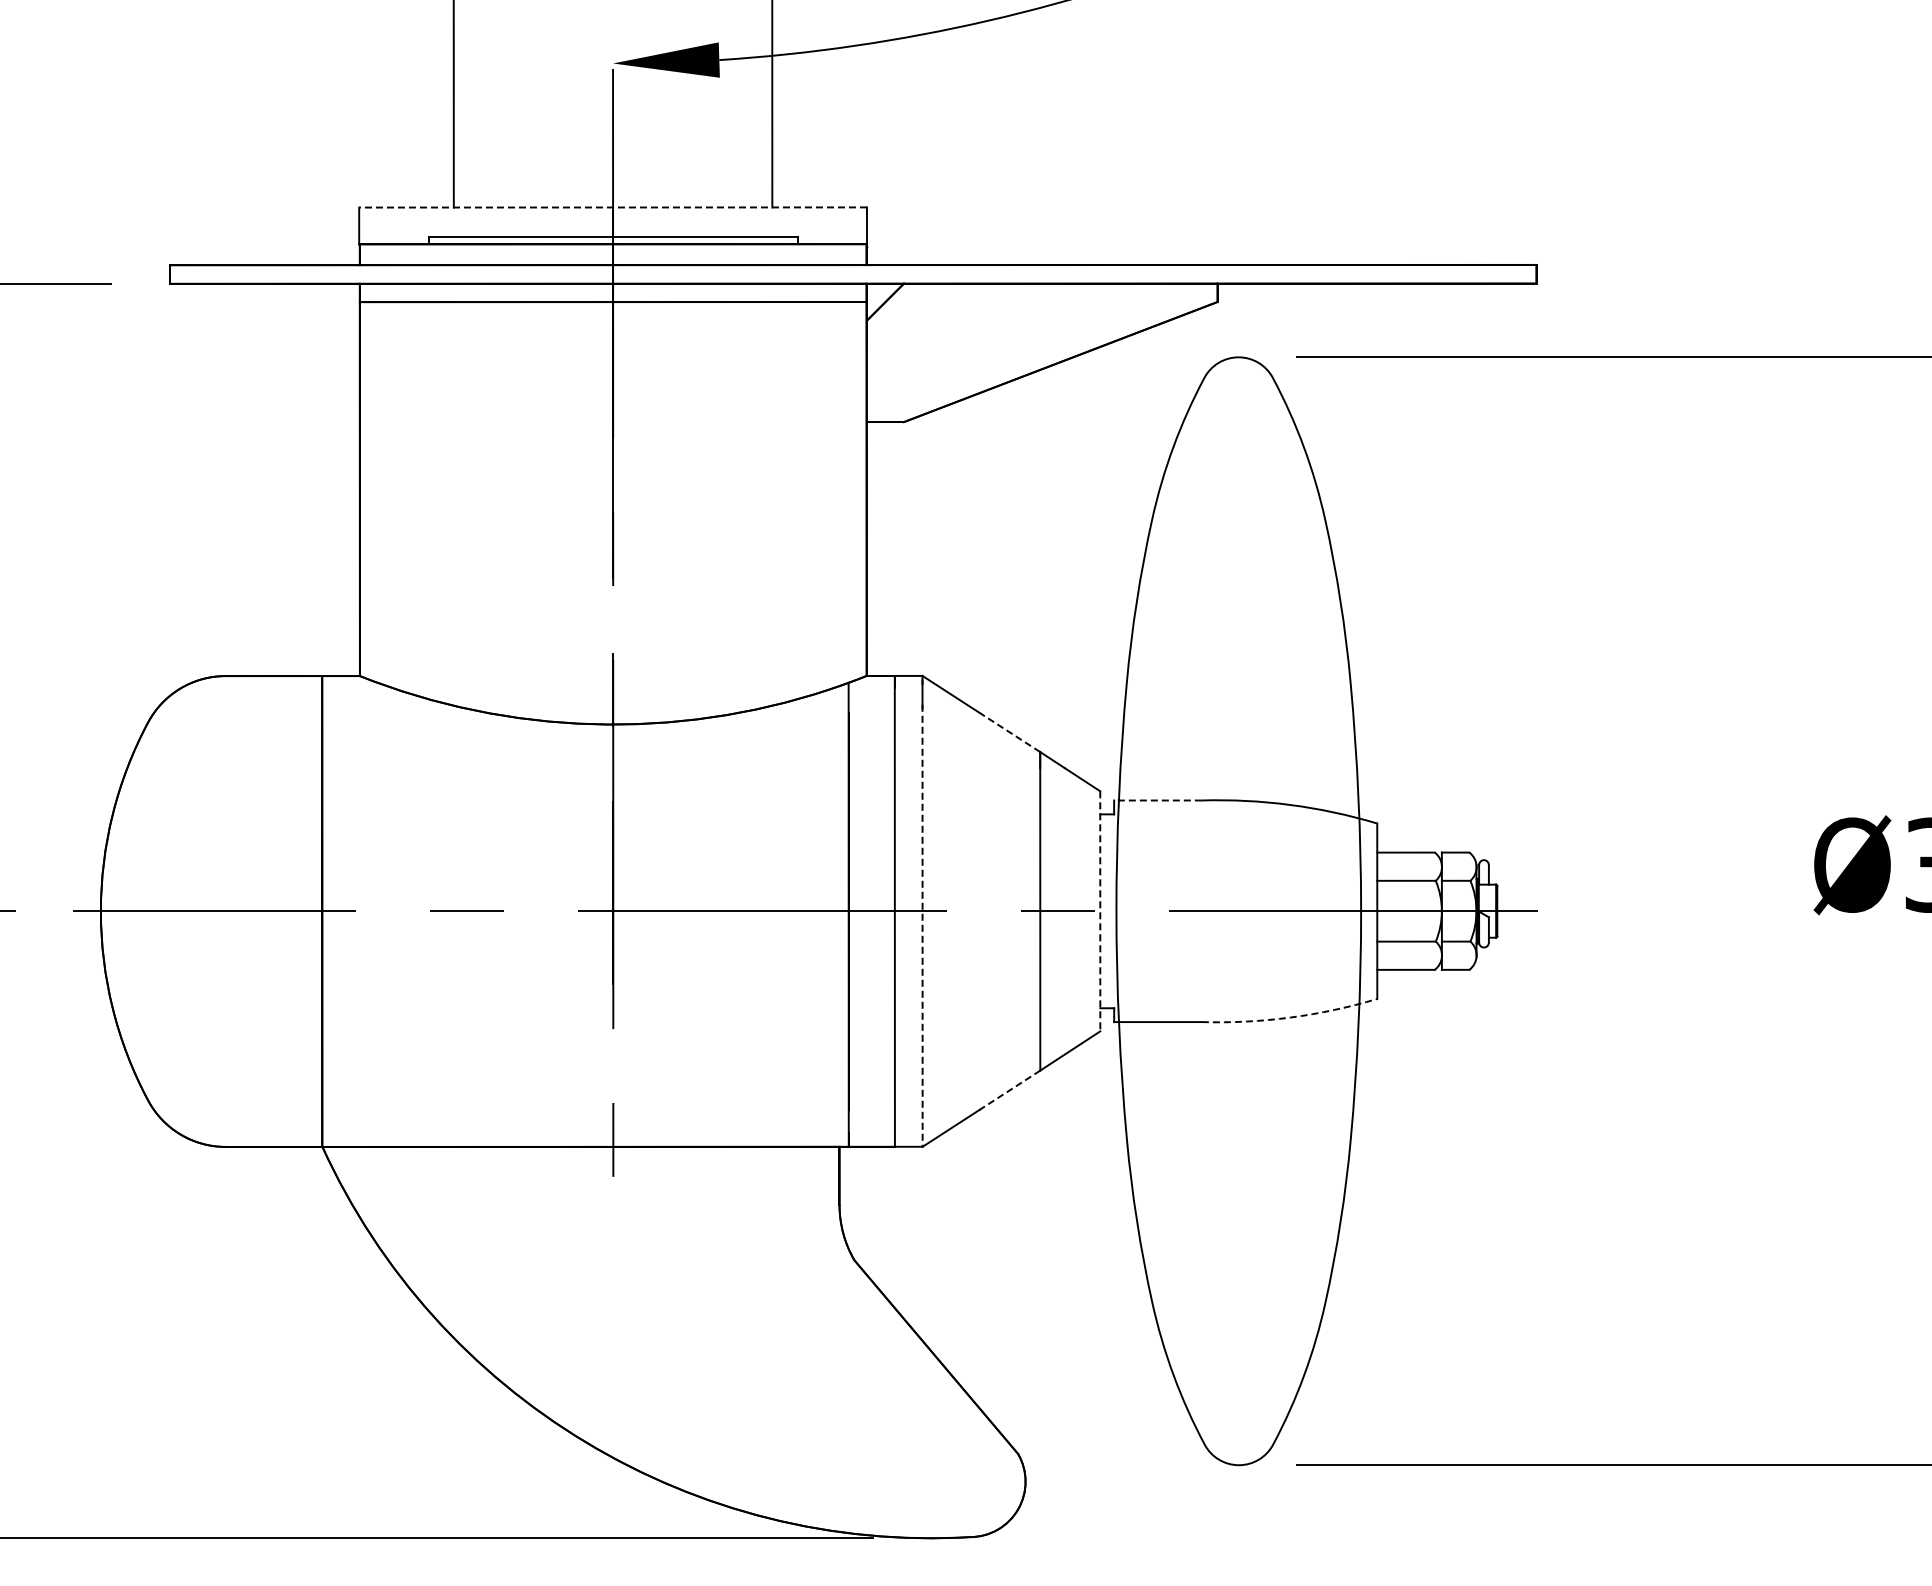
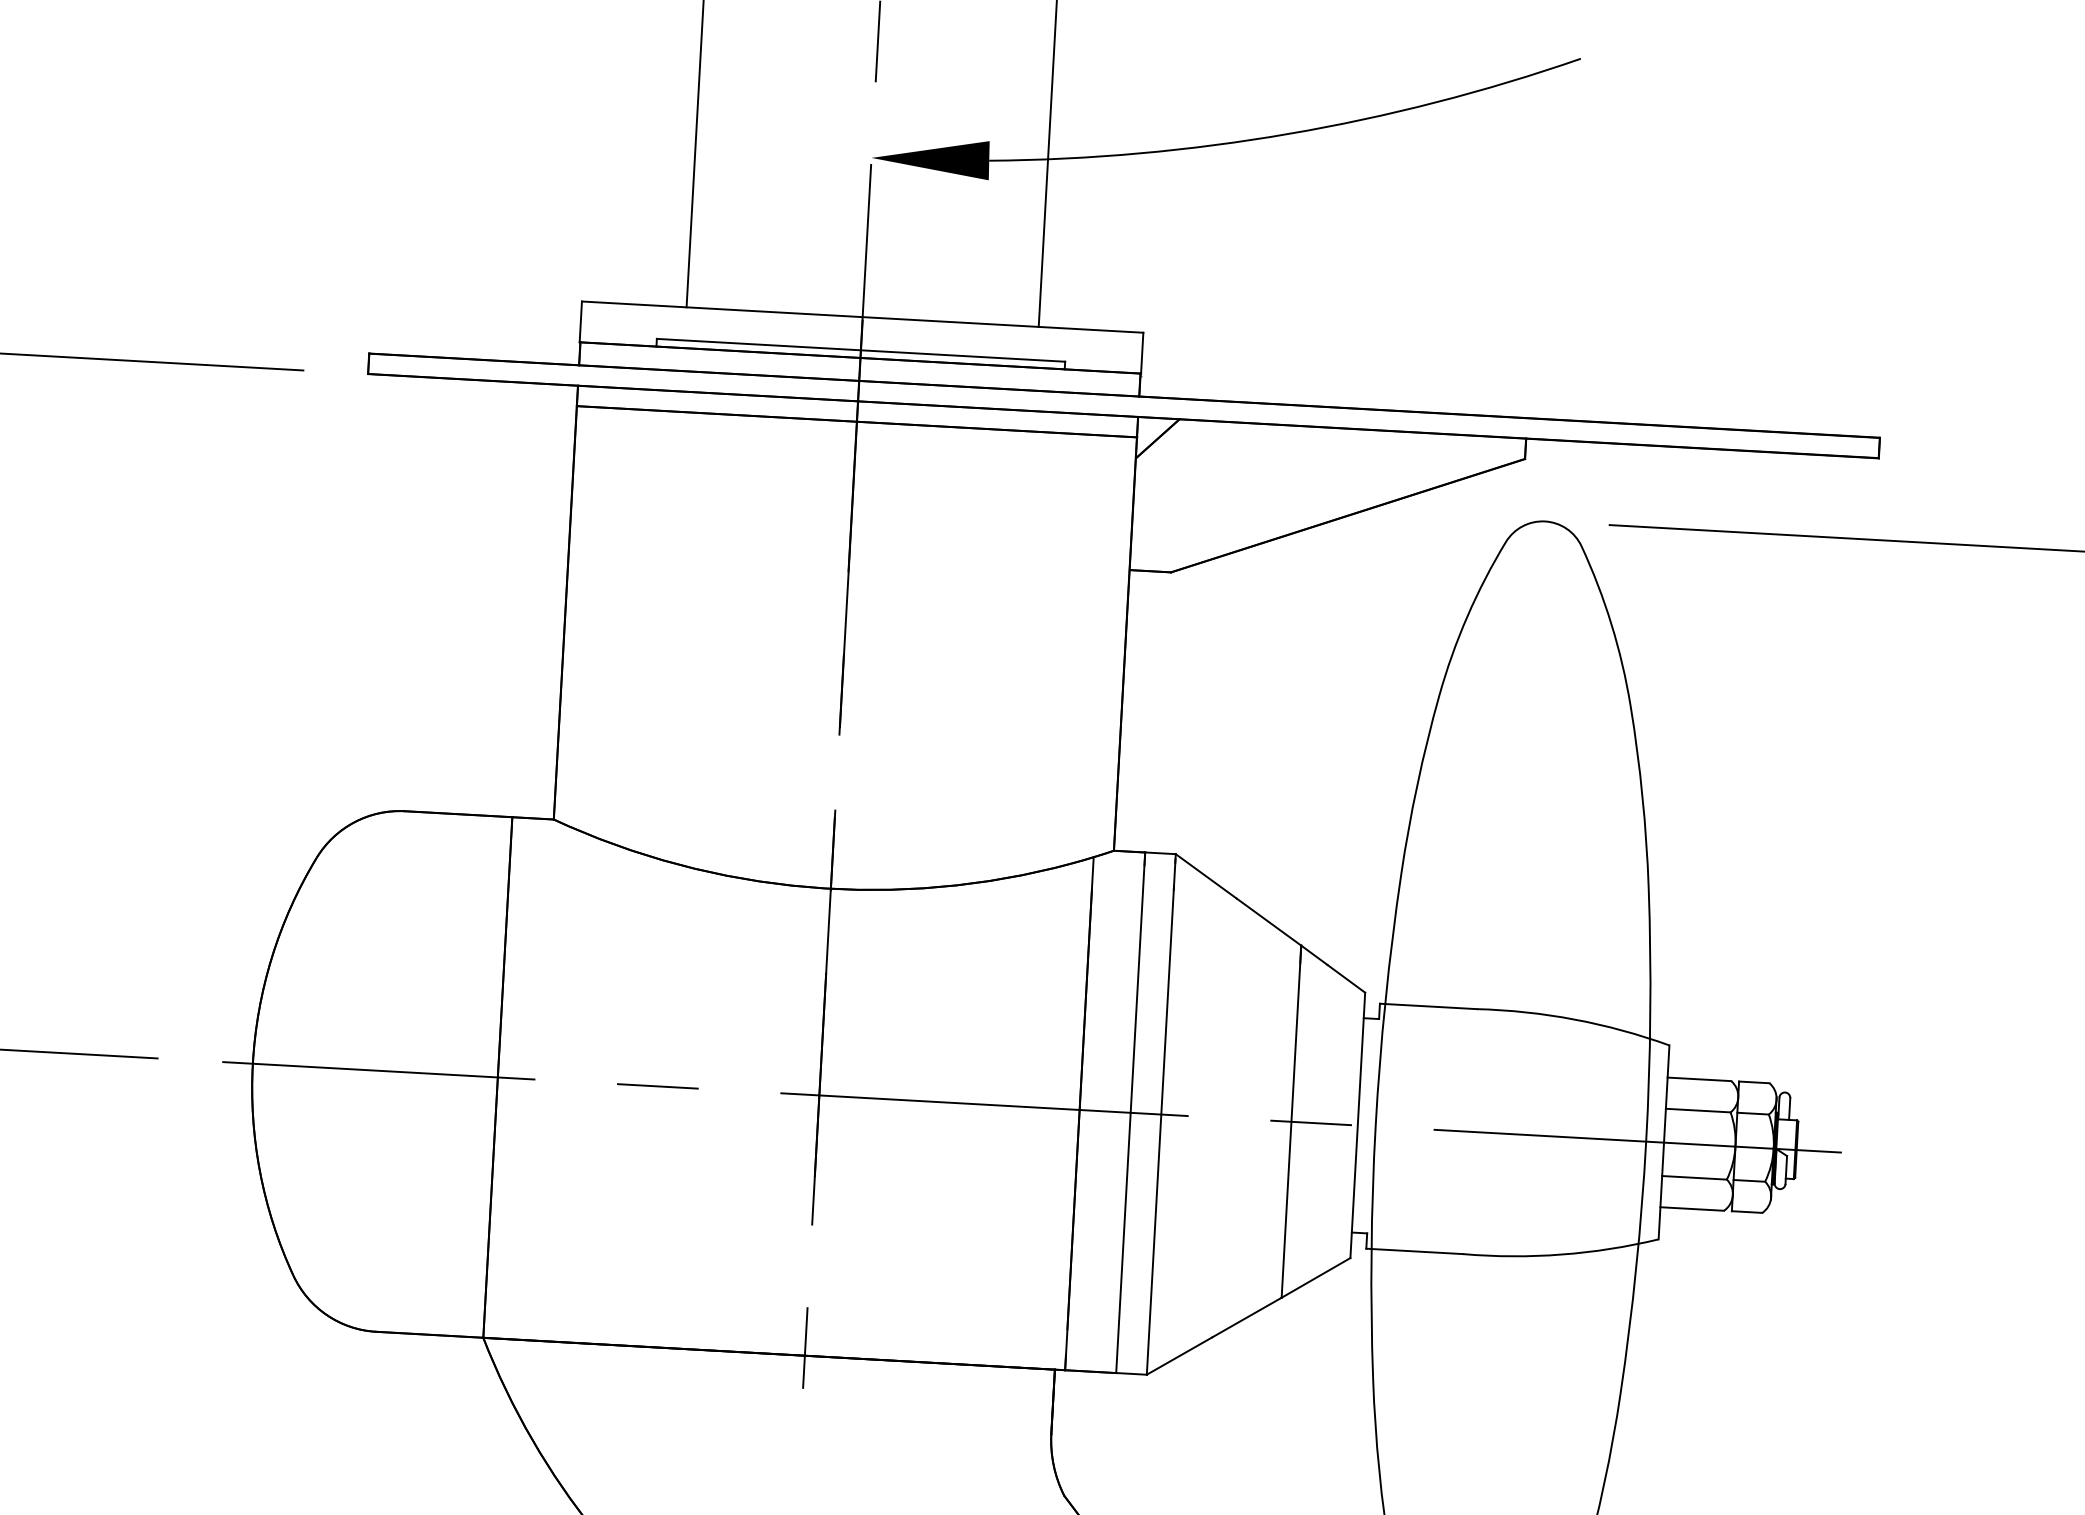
line: (613, 207) -> (863, 317), dashed -> solid
line: (1009, 732) -> (1268, 922), dashed -> solid
line: (1157, 800) -> (1427, 1006), dashed -> solid
line: (1100, 911) -> (1358, 1125), dashed -> solid
line: (922, 925) -> (1160, 1130), dashed -> solid
arc: (1290, 1017) -> (1561, 1254), dashed -> solid
line: (1009, 1090) -> (1246, 1317), dashed -> solid

